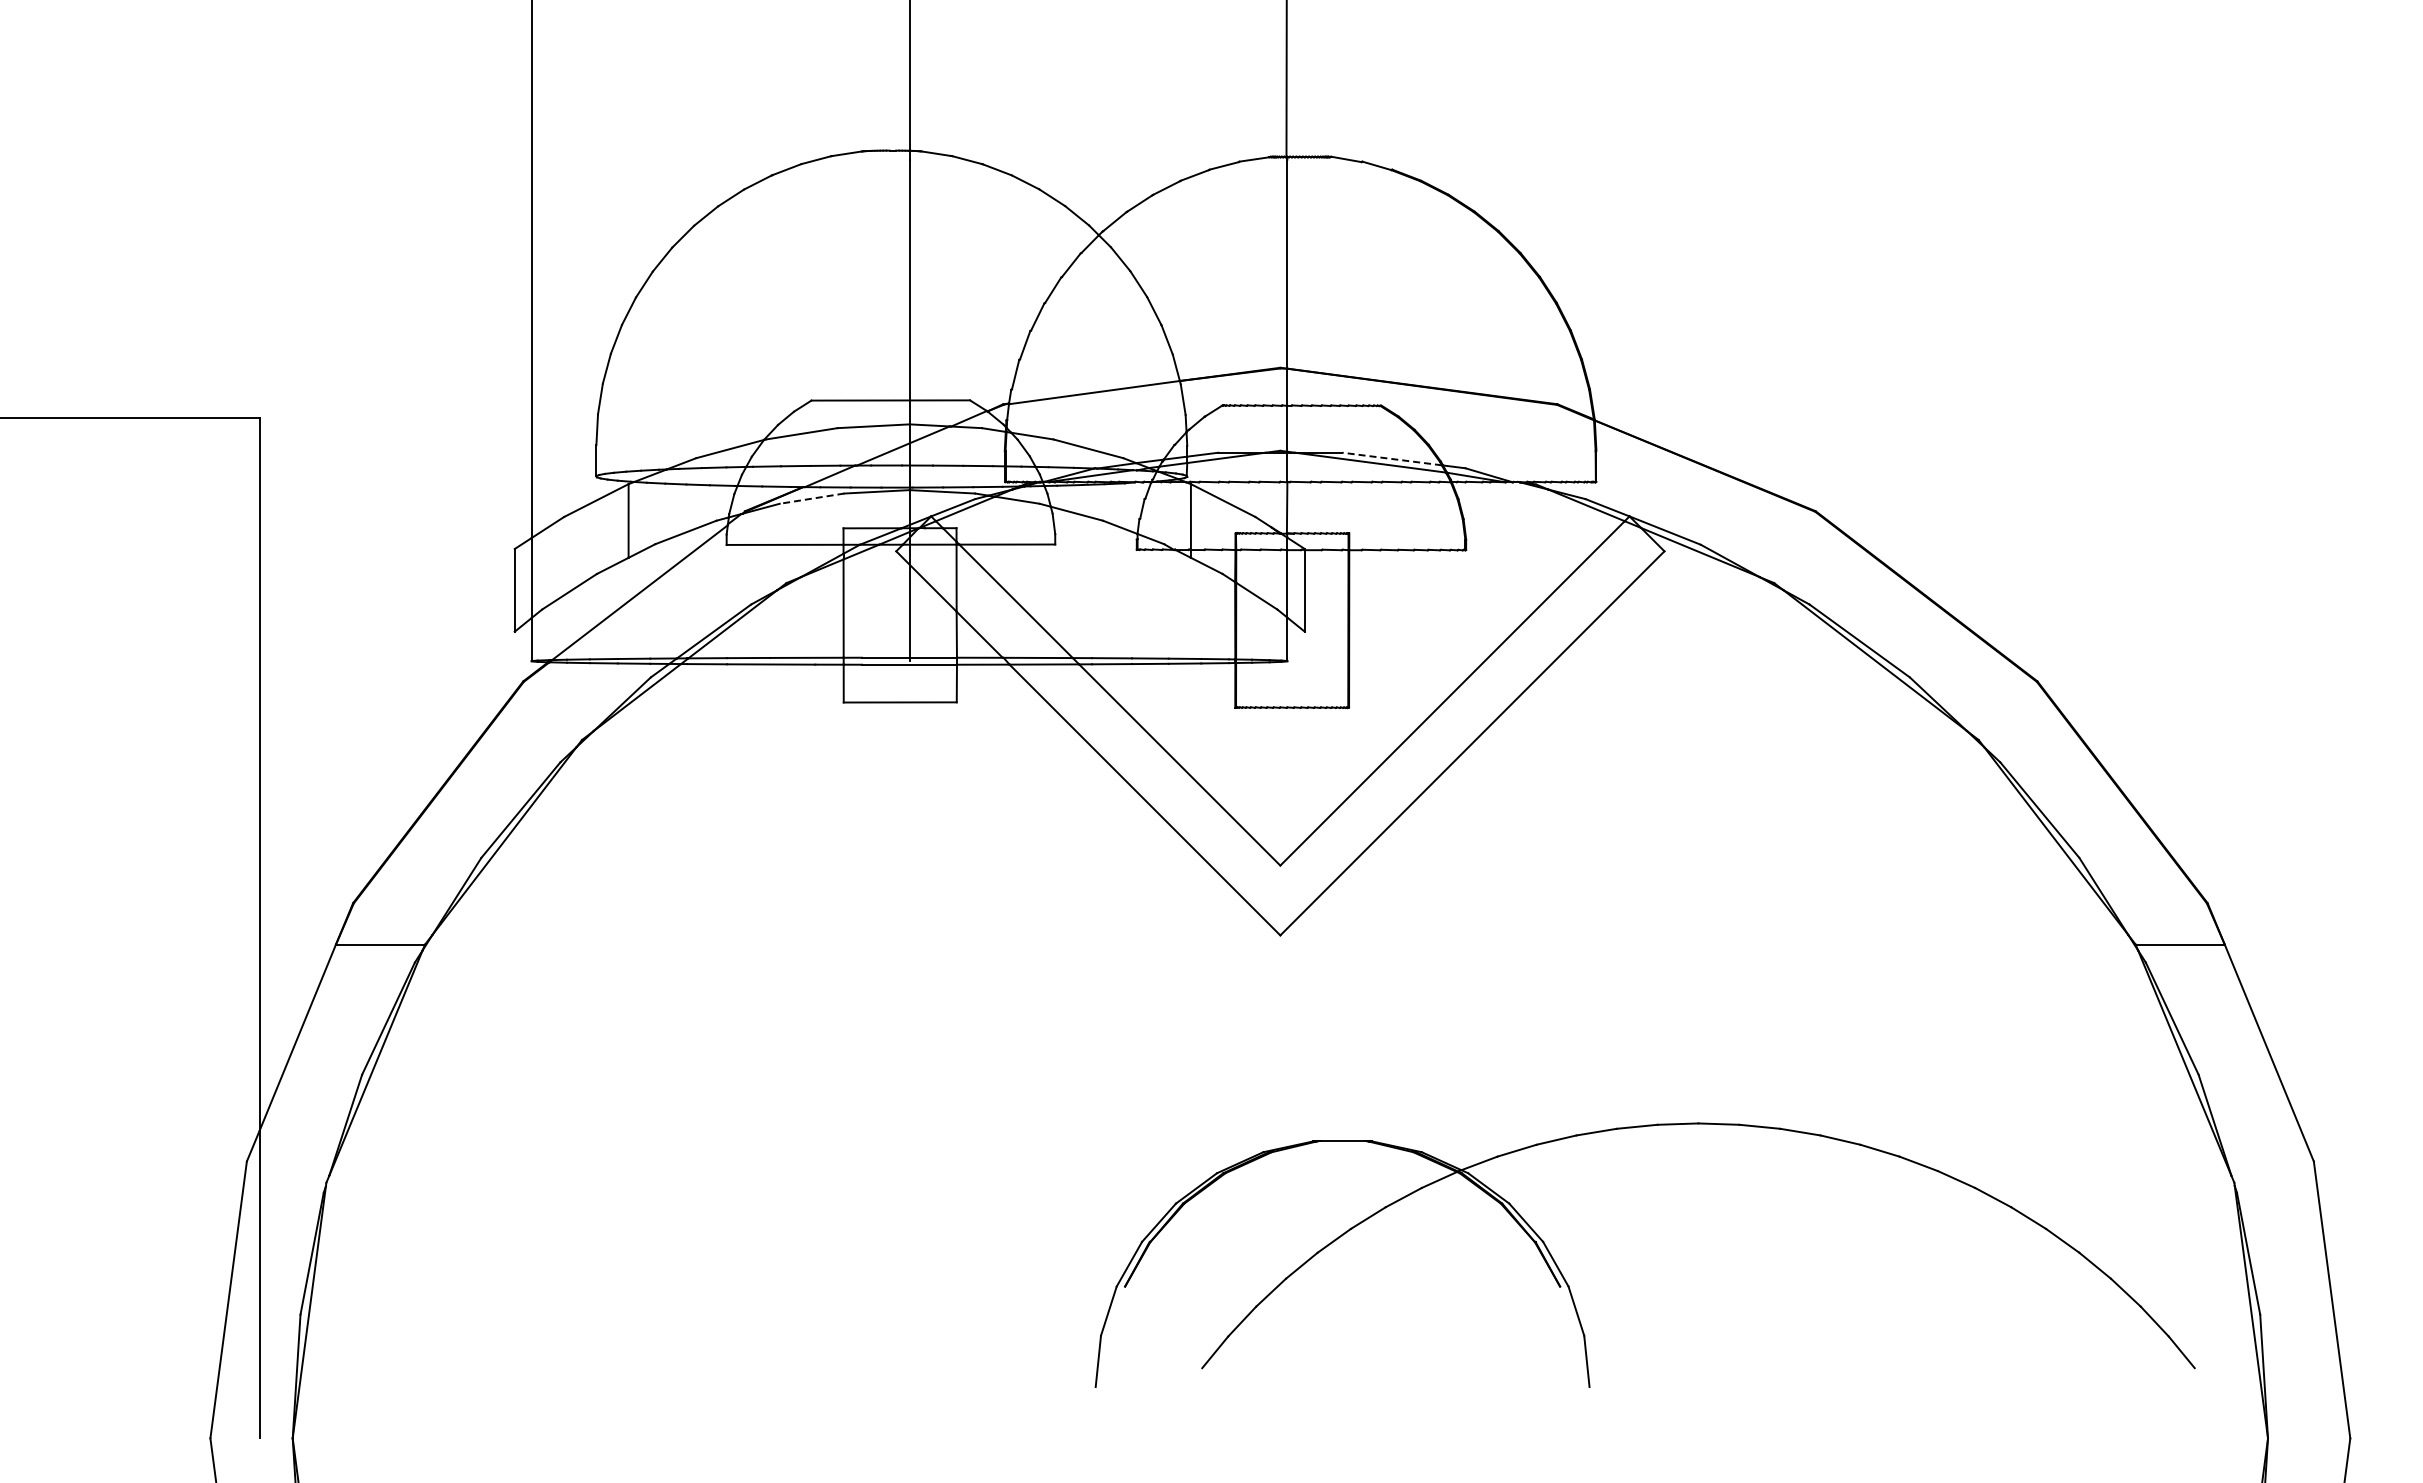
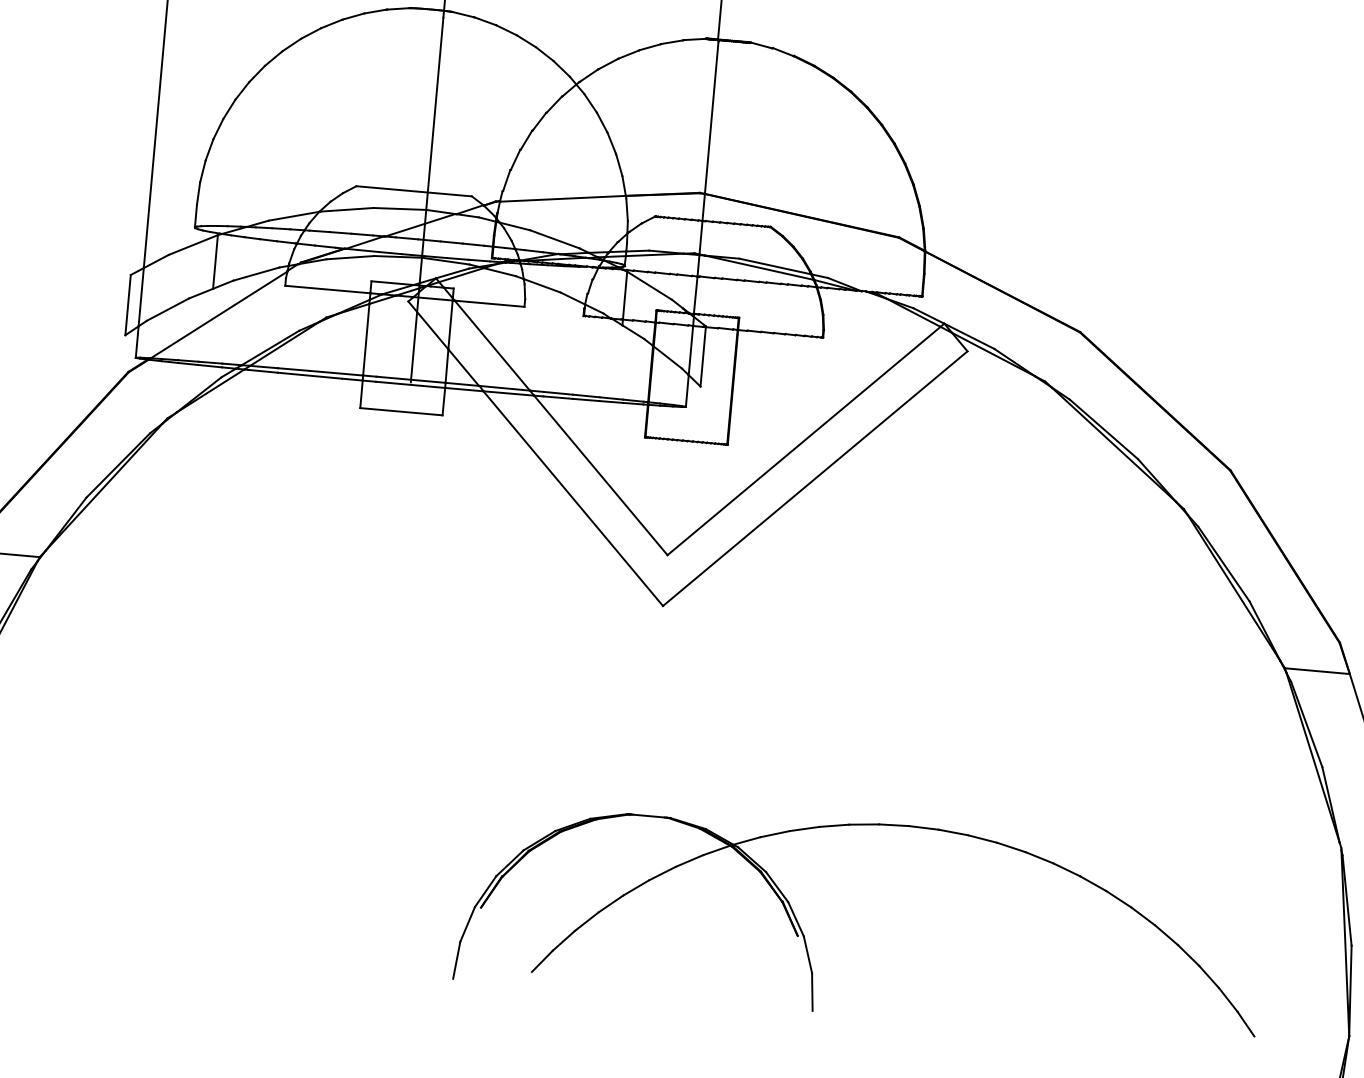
line: (1391, 458) -> (774, 266), dashed -> solid
line: (812, 498) -> (350, 257), dashed -> solid
part: (1569, 1285) -> (804, 935), moved

